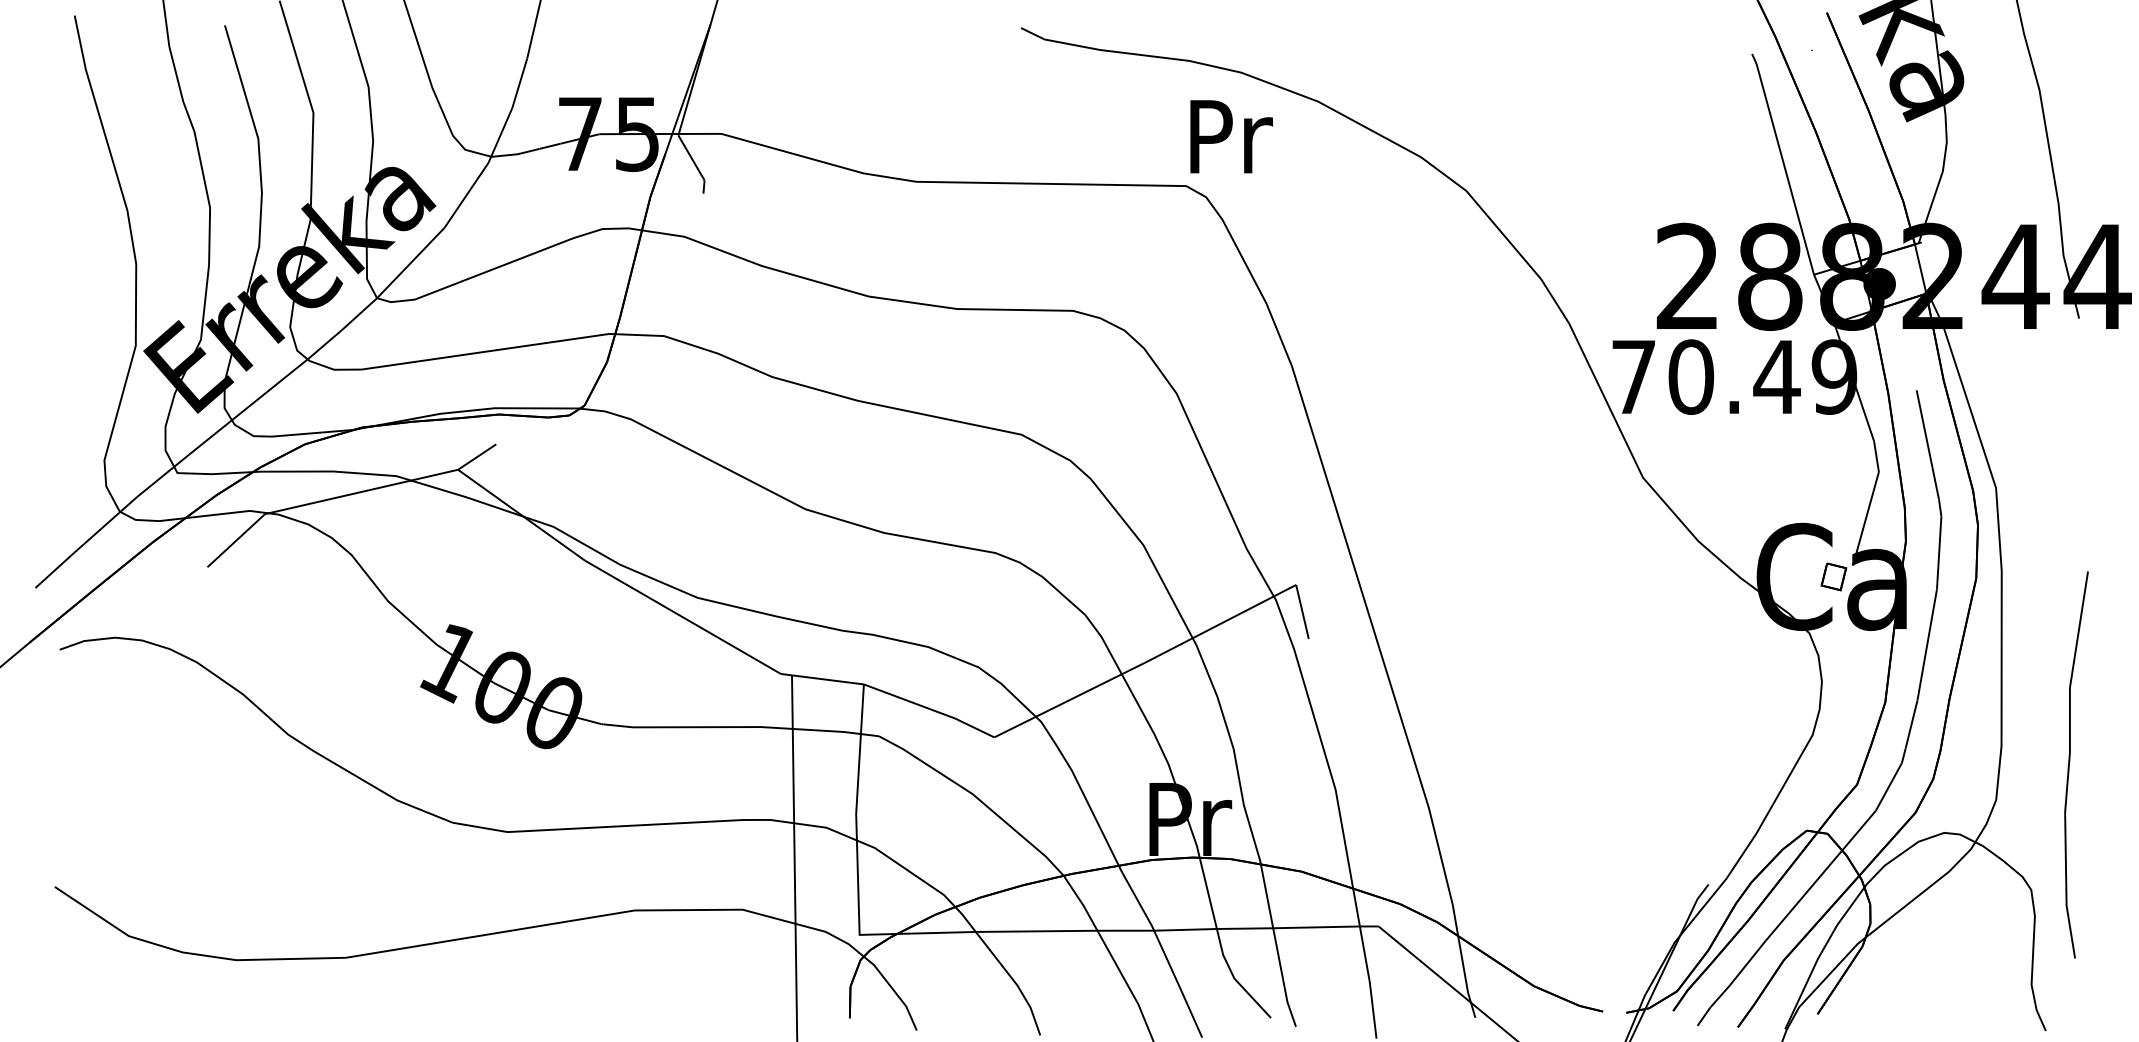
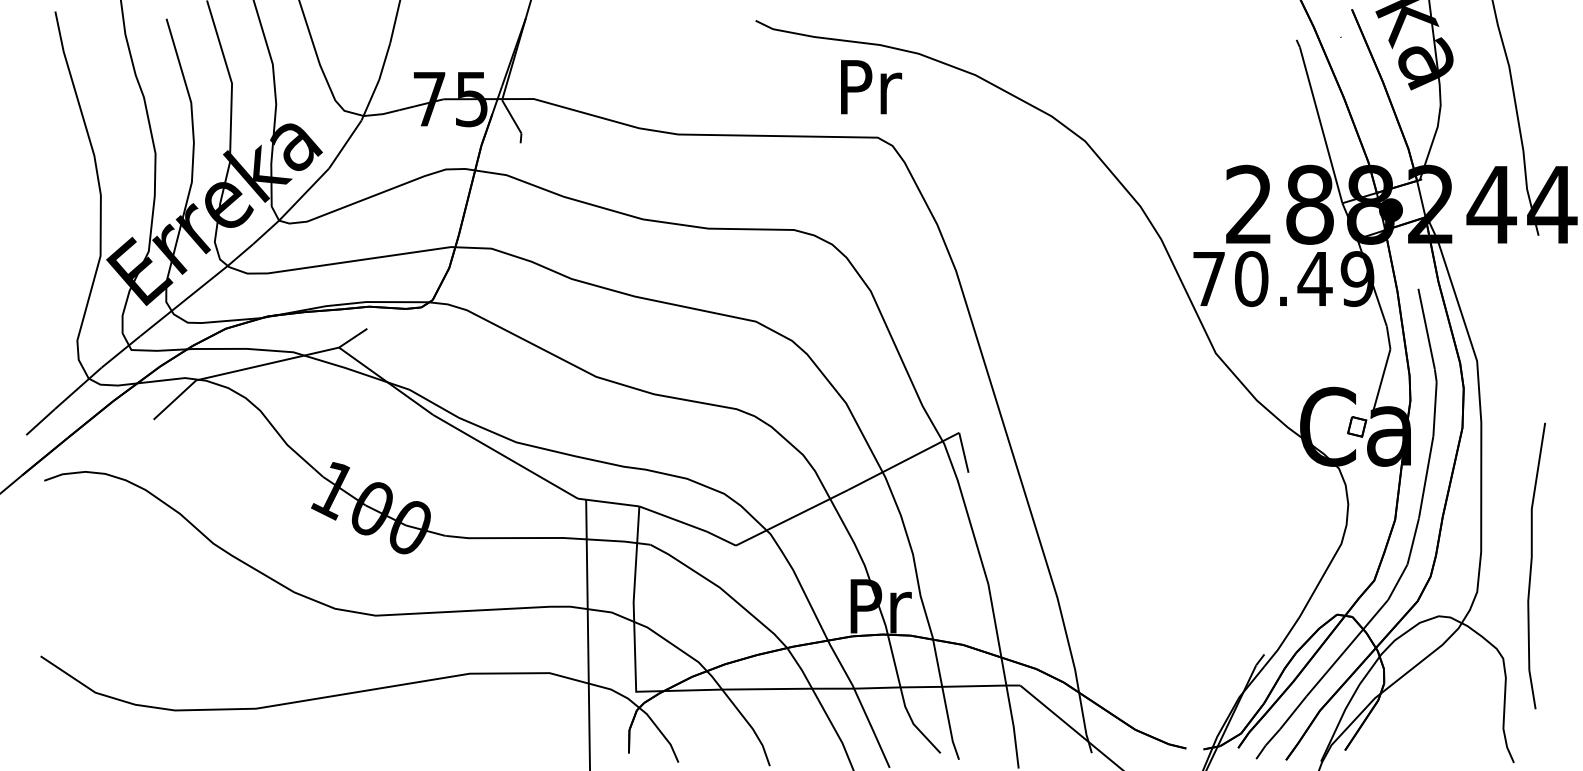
text: (1231, 137) -> (871, 87), moved

